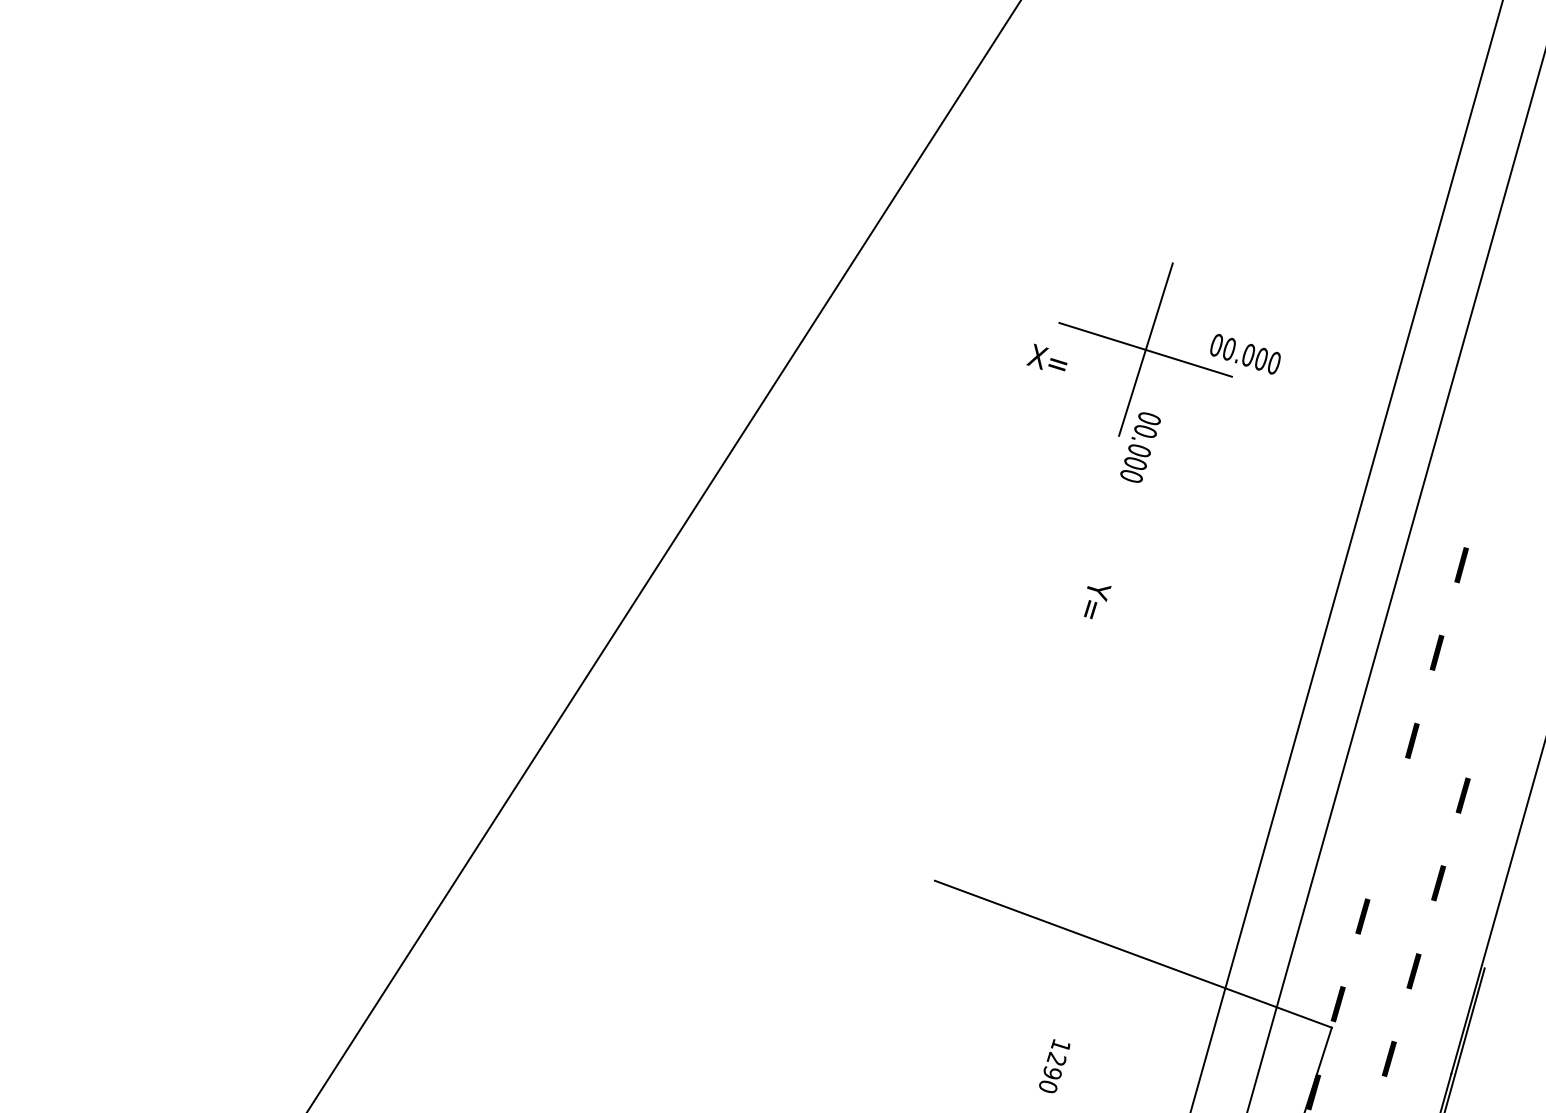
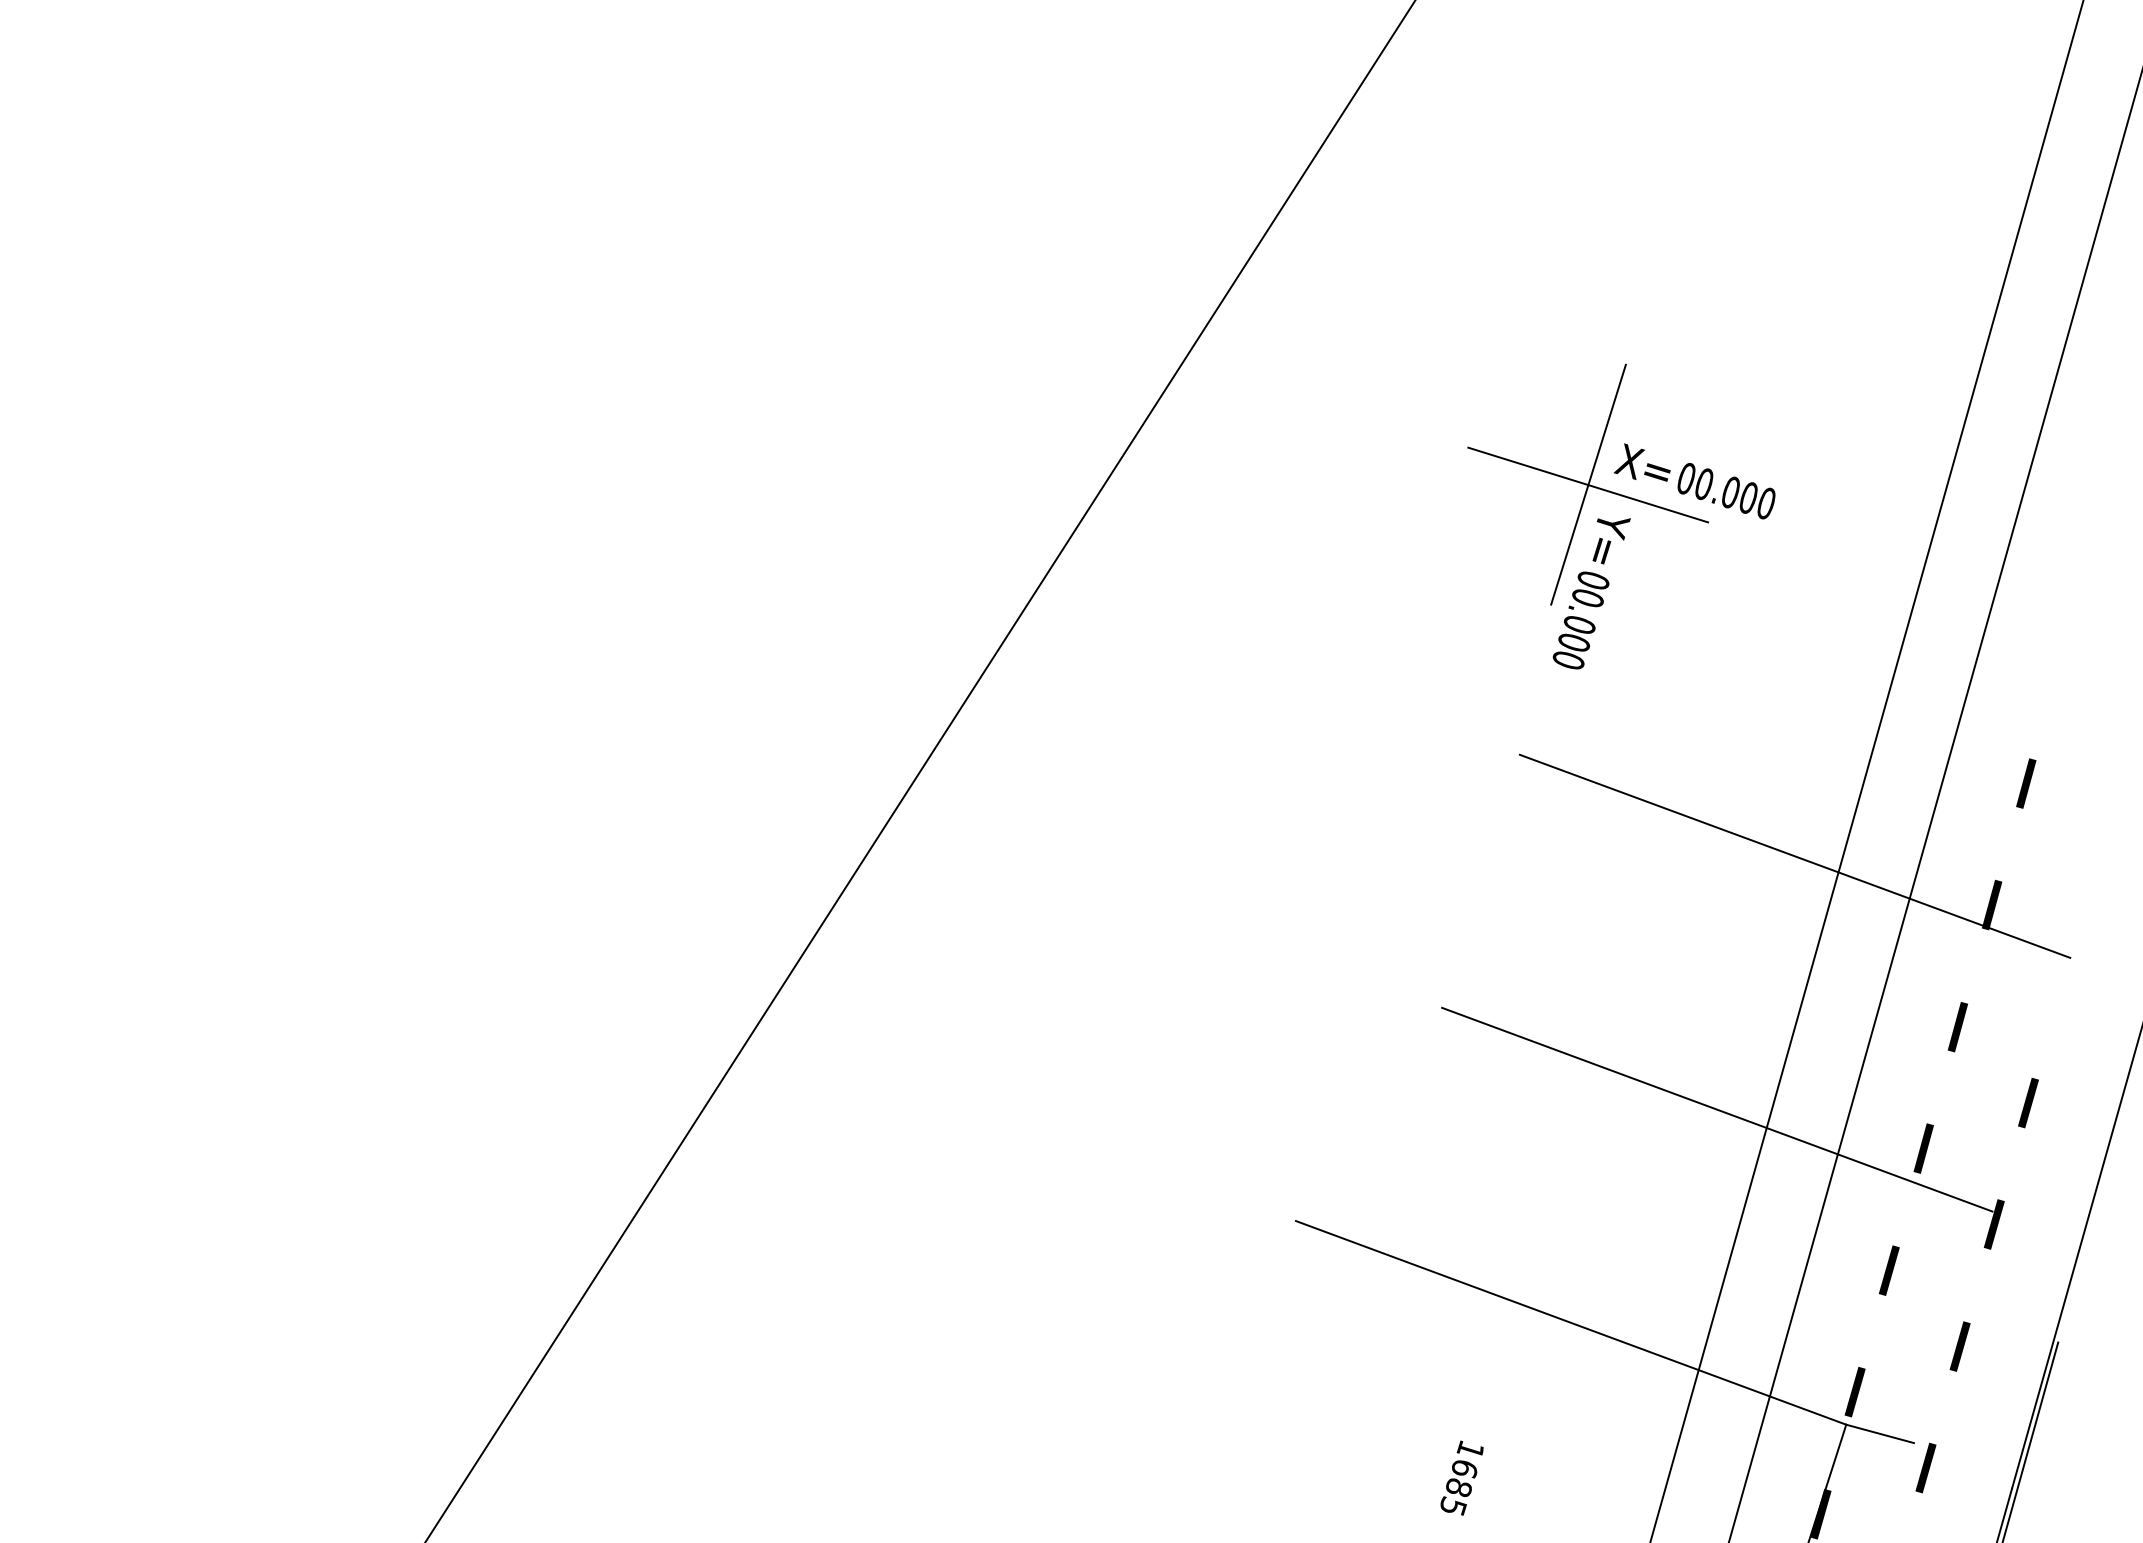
text: (1046, 357) -> (1641, 462), moved
text: (1097, 602) -> (1611, 541), moved
line: (1294, 617) -> (1794, 855), added
line: (1238, 800) -> (1717, 1109), added
line: (1387, 828) -> (1923, 1148), added
line: (1355, 1034) -> (1879, 1433), added
text: (1052, 1072) -> (1459, 1486), 1290 -> 1685

